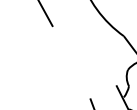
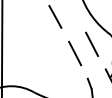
line: (97, 50) -> (92, 44), added
line: (72, 63) -> (75, 53), added

